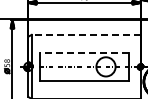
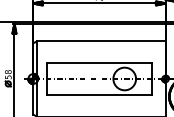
line: (85, 34) -> (100, 40), dashed -> solid
line: (84, 52) -> (99, 62), dashed -> solid

